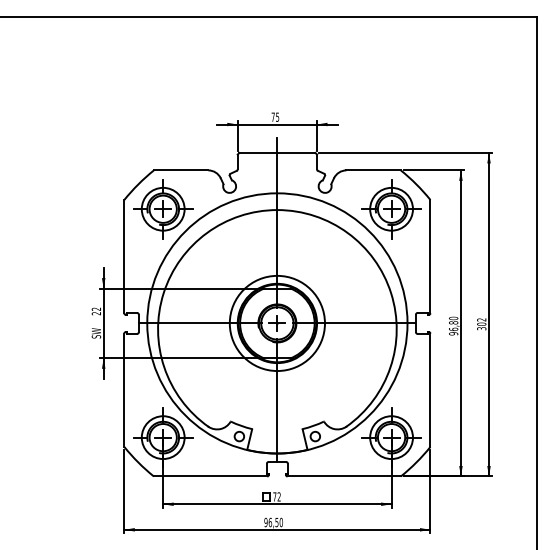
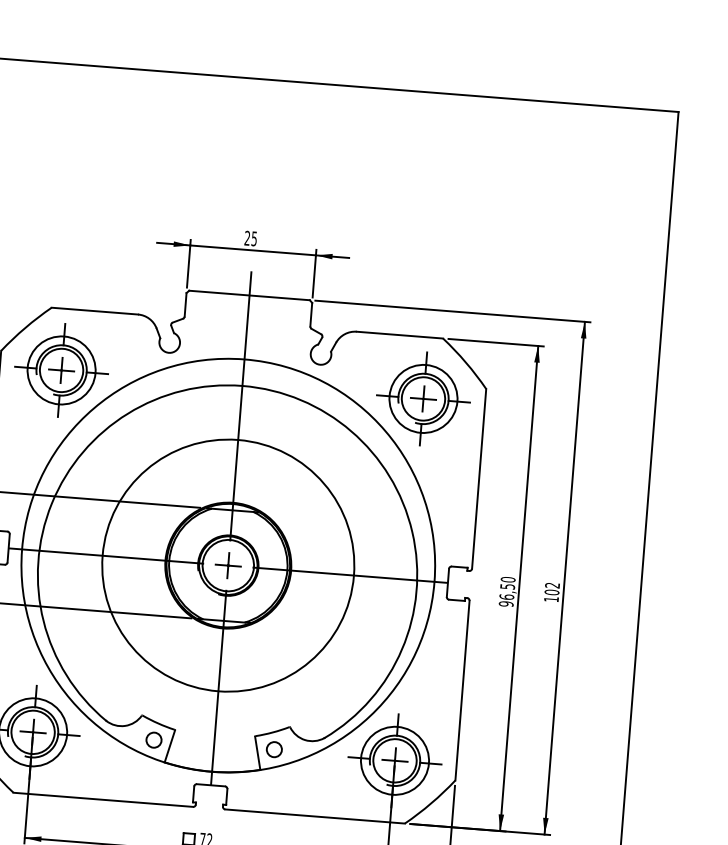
text: (272, 116) -> (246, 237), 75 -> 25
text: (453, 322) -> (507, 586), 96,80 -> 96,50
circle: (277, 323) -> (228, 565), size x1.67
text: (481, 328) -> (551, 599), 302 -> 102

